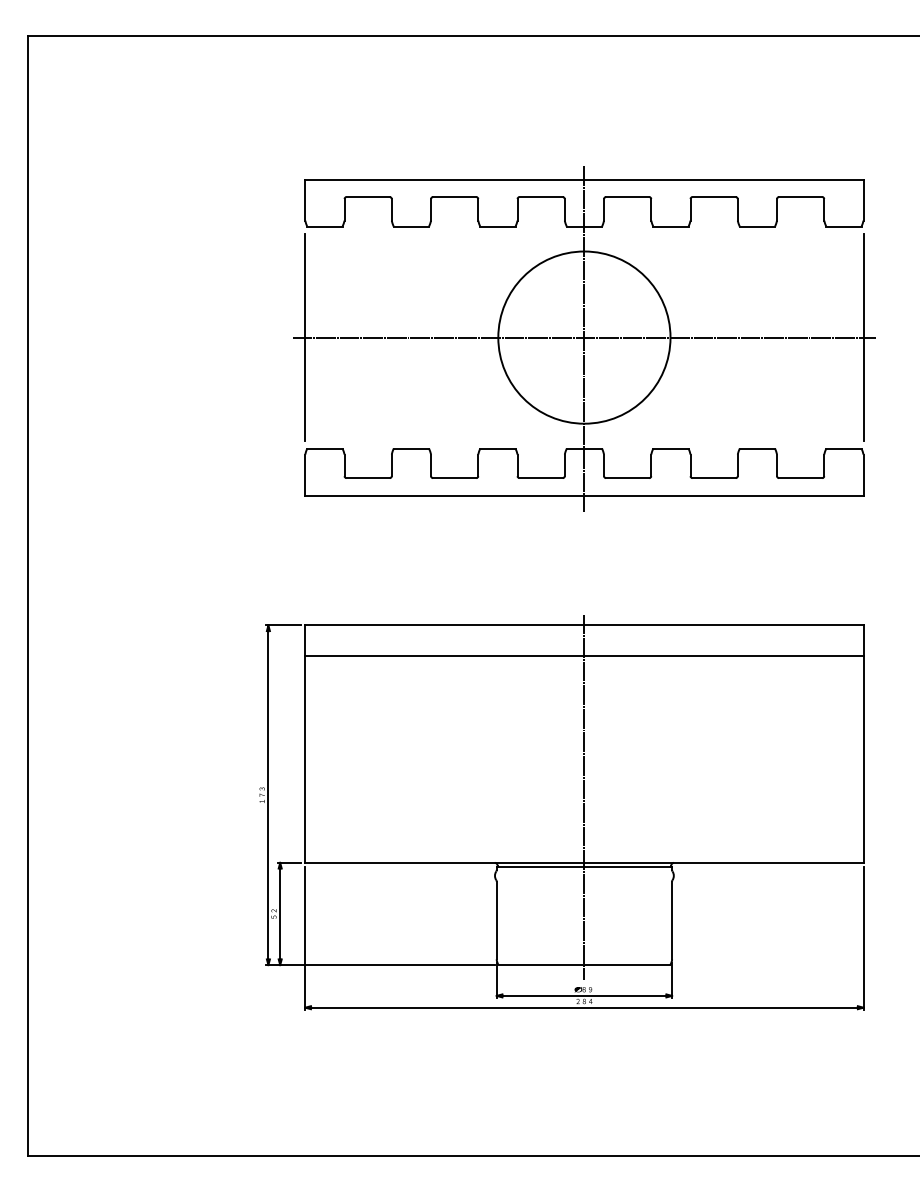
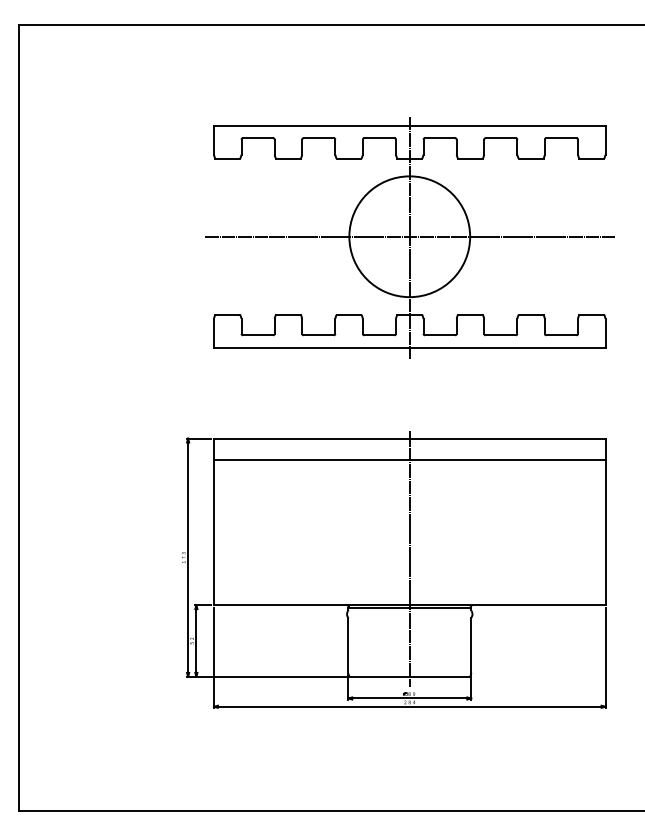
line: (305, 337) -> (214, 236), removed
line: (863, 337) -> (605, 236), removed

